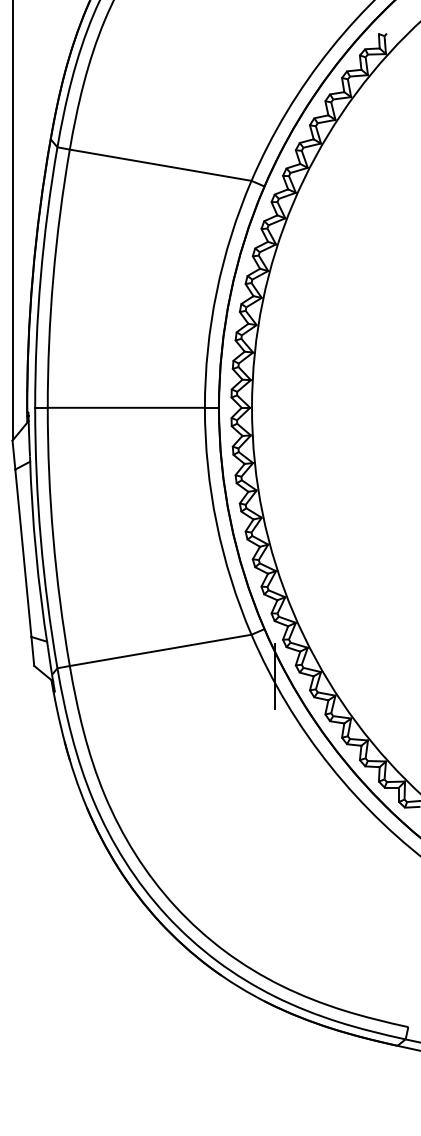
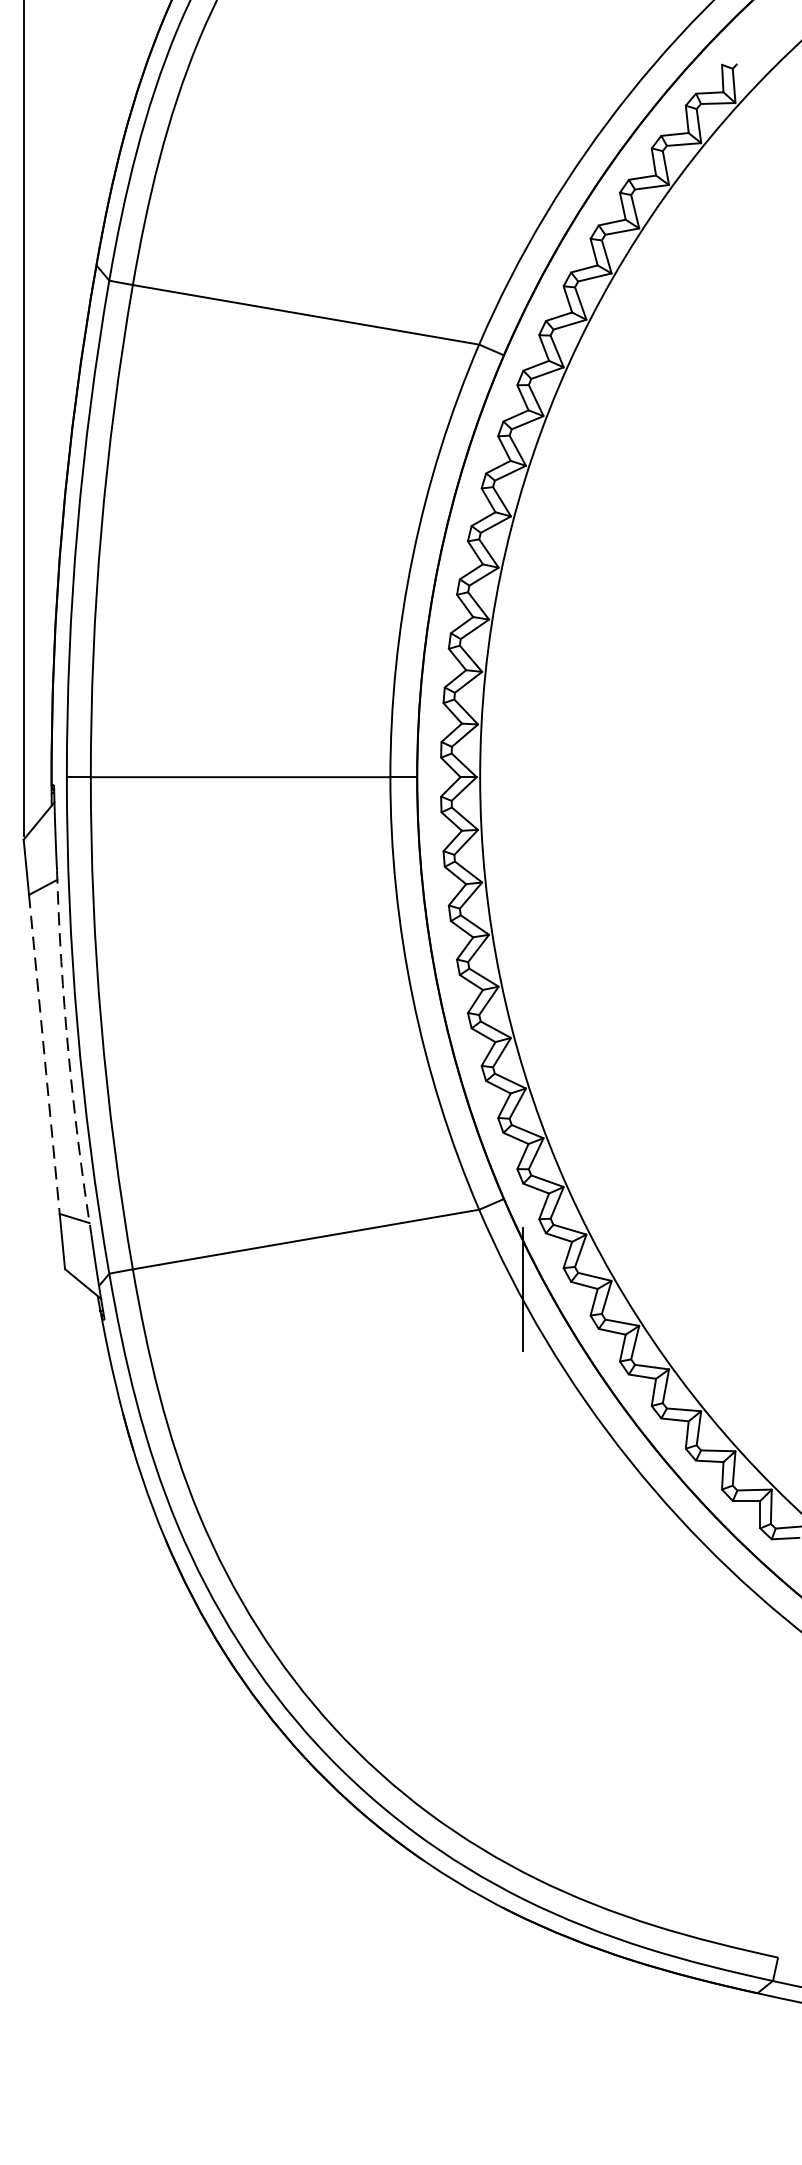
arc: (36, 552) -> (69, 1052), solid -> dashed
line: (23, 553) -> (44, 1054), solid -> dashed

